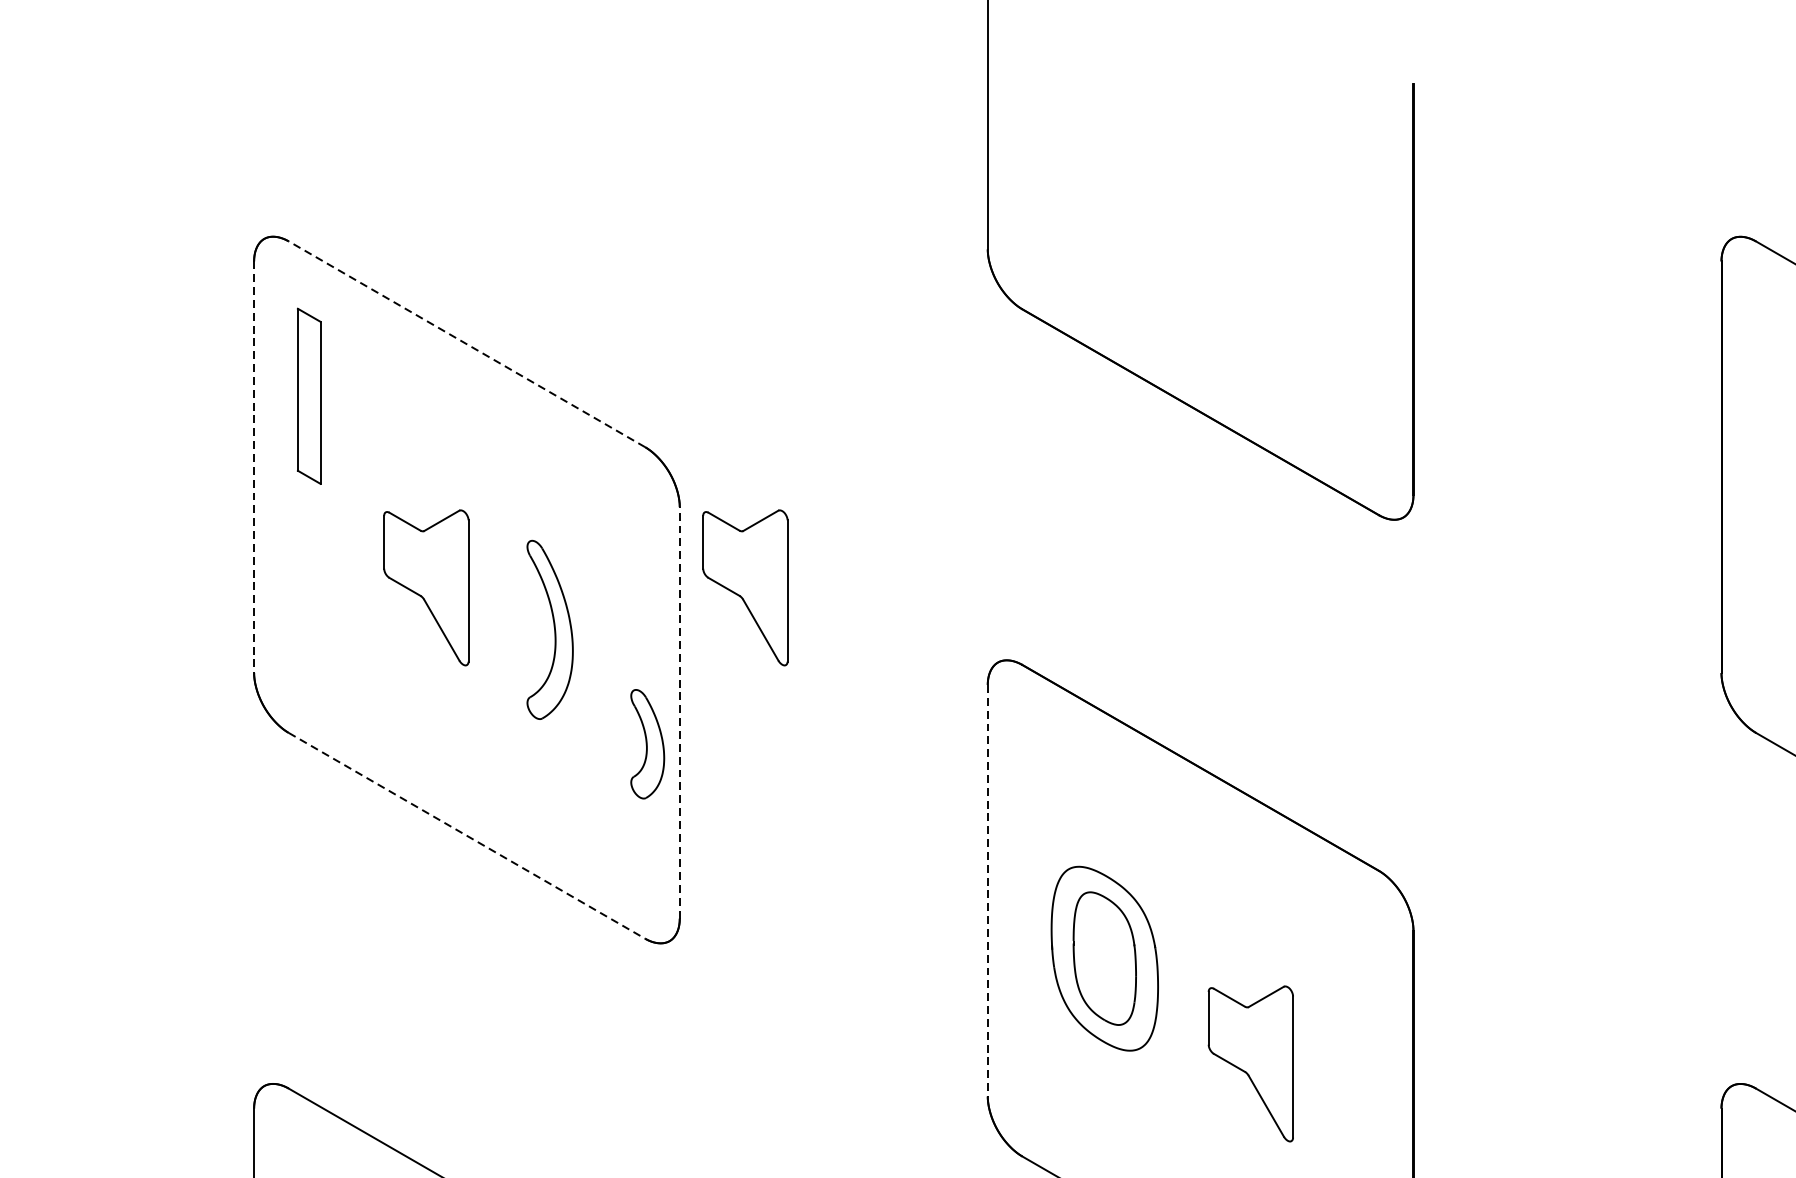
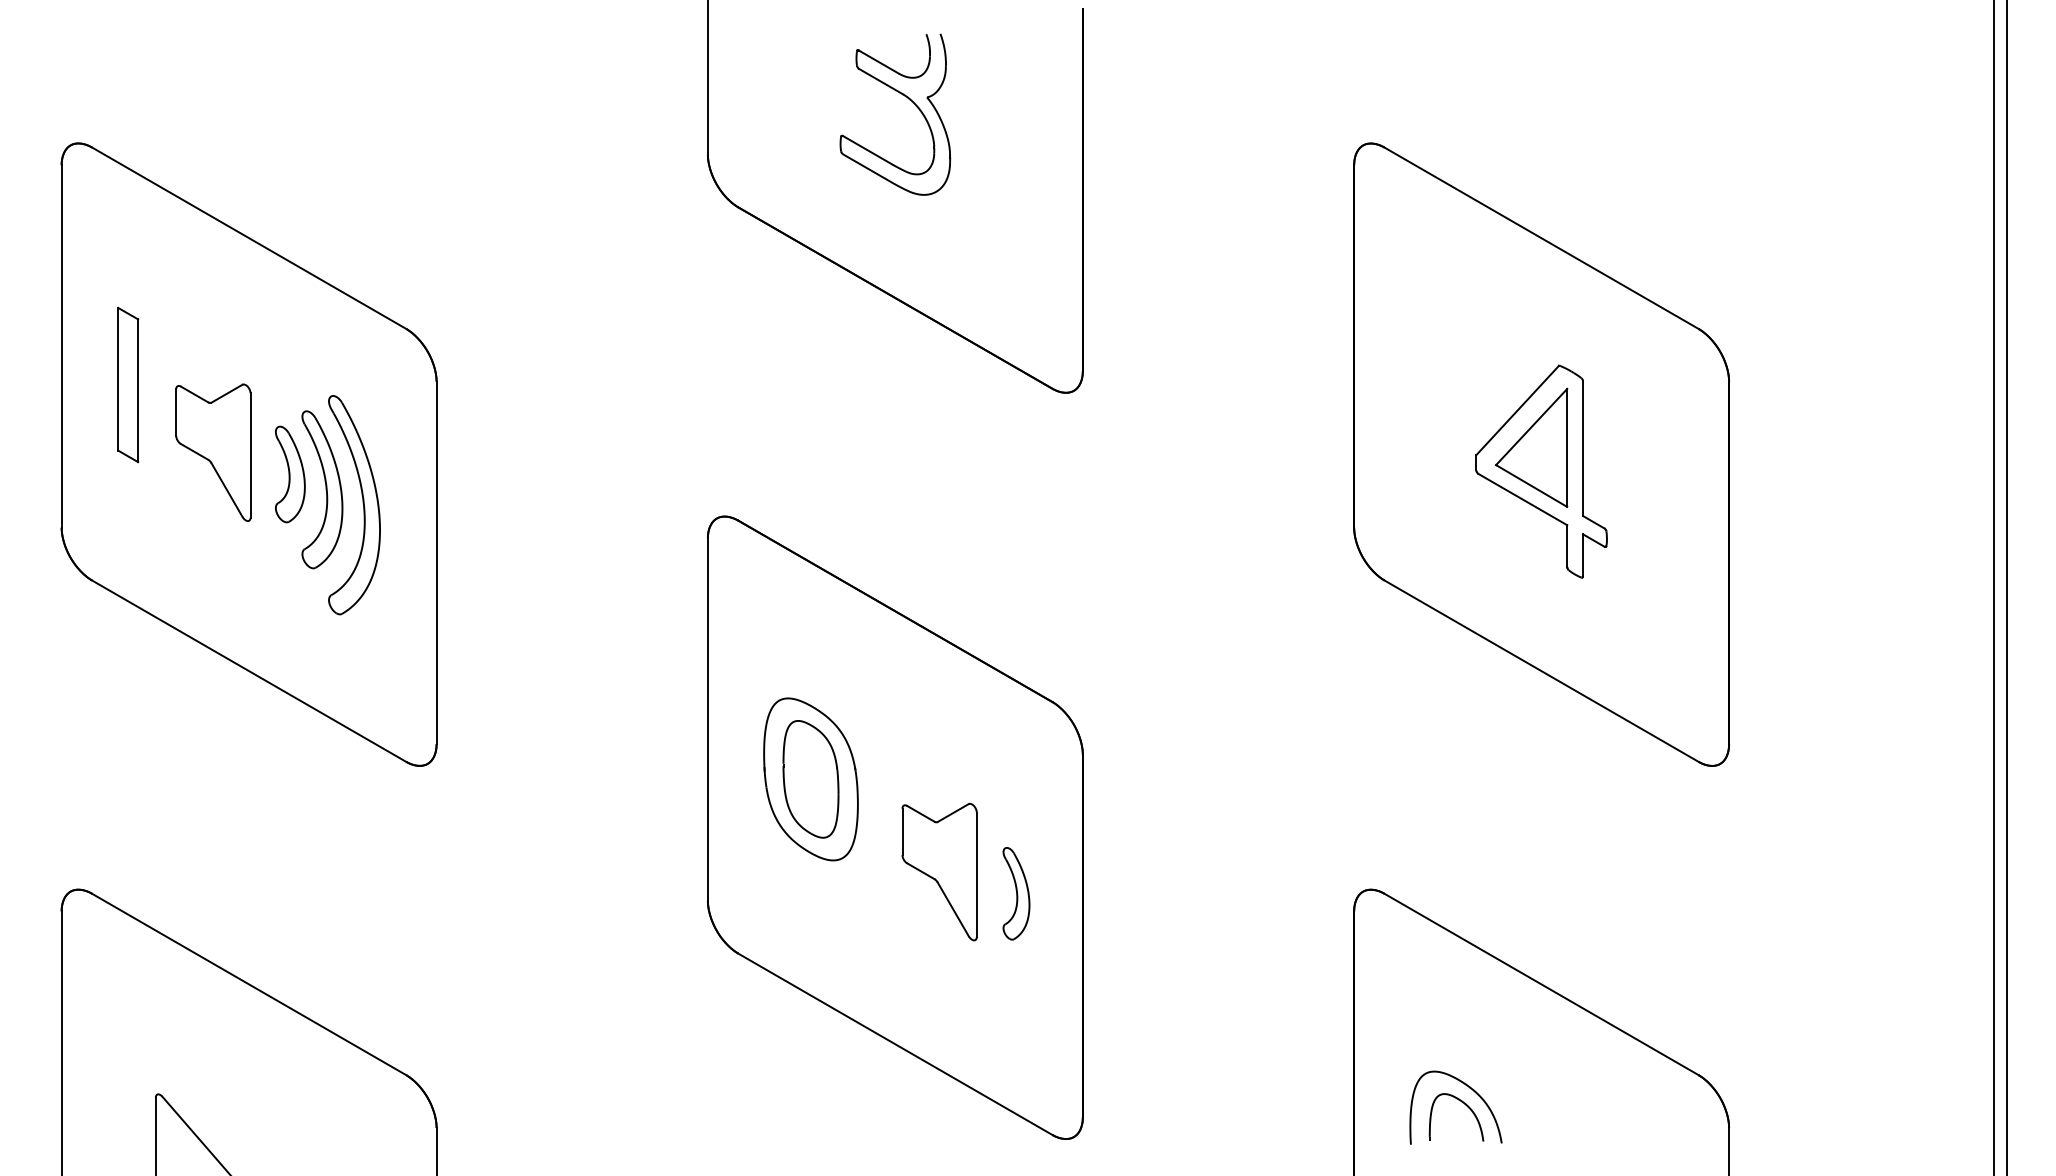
part: (1216, 187) -> (909, 100), added
line: (466, 343) -> (248, 237), dashed -> solid
part: (309, 396) -> (128, 385), moved
line: (253, 467) -> (61, 346), dashed -> solid
part: (745, 587) -> (494, 452), removed
part: (595, 645) -> (362, 503), added
line: (679, 712) -> (436, 562), dashed -> solid
part: (647, 744) -> (290, 474), moved
line: (467, 836) -> (249, 671), dashed -> solid
line: (987, 891) -> (707, 720), dashed -> solid
part: (1338, 1088) -> (1016, 893), added

